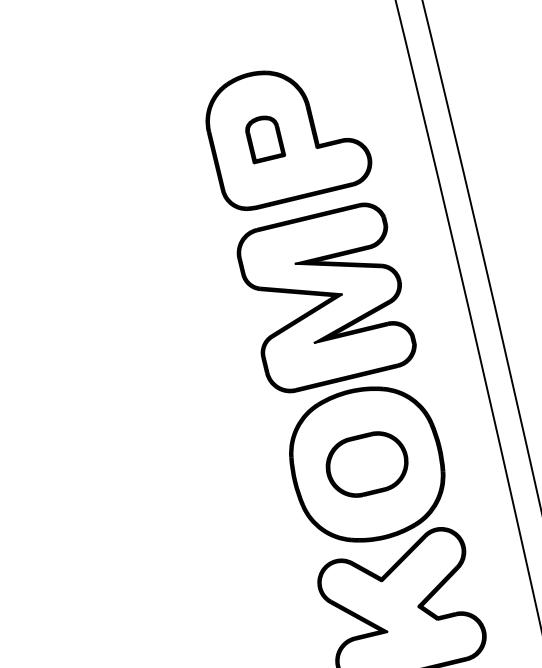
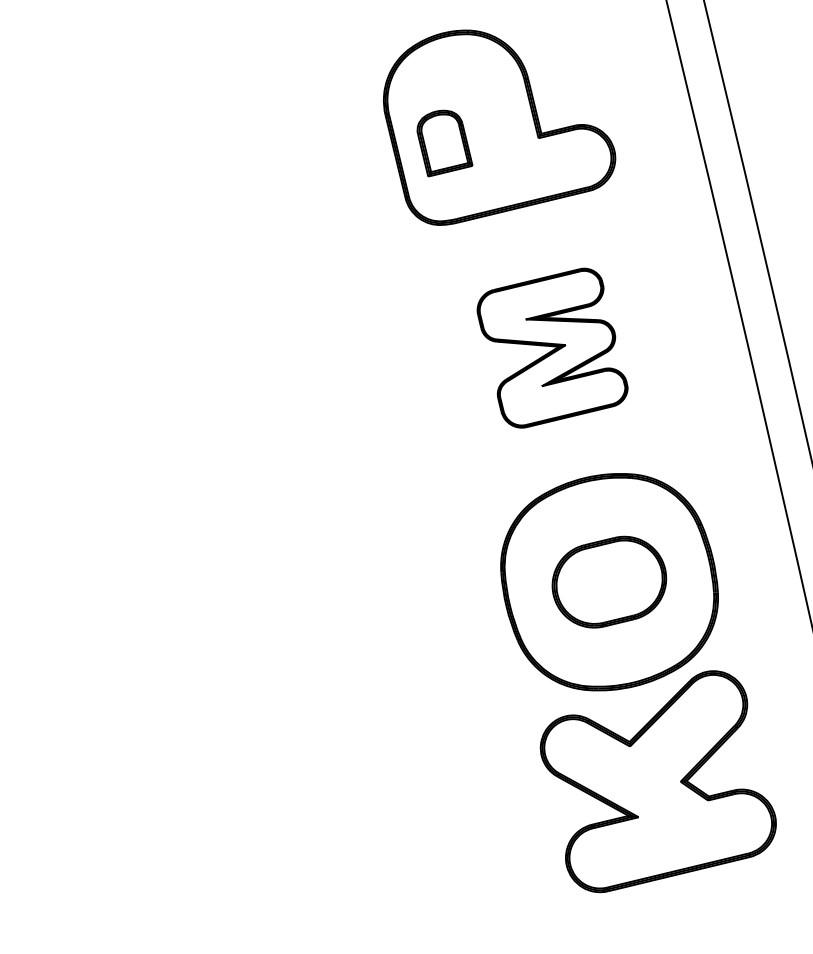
part: (265, 139) -> (444, 143), moved
part: (326, 297) -> (552, 347), size x0.6

